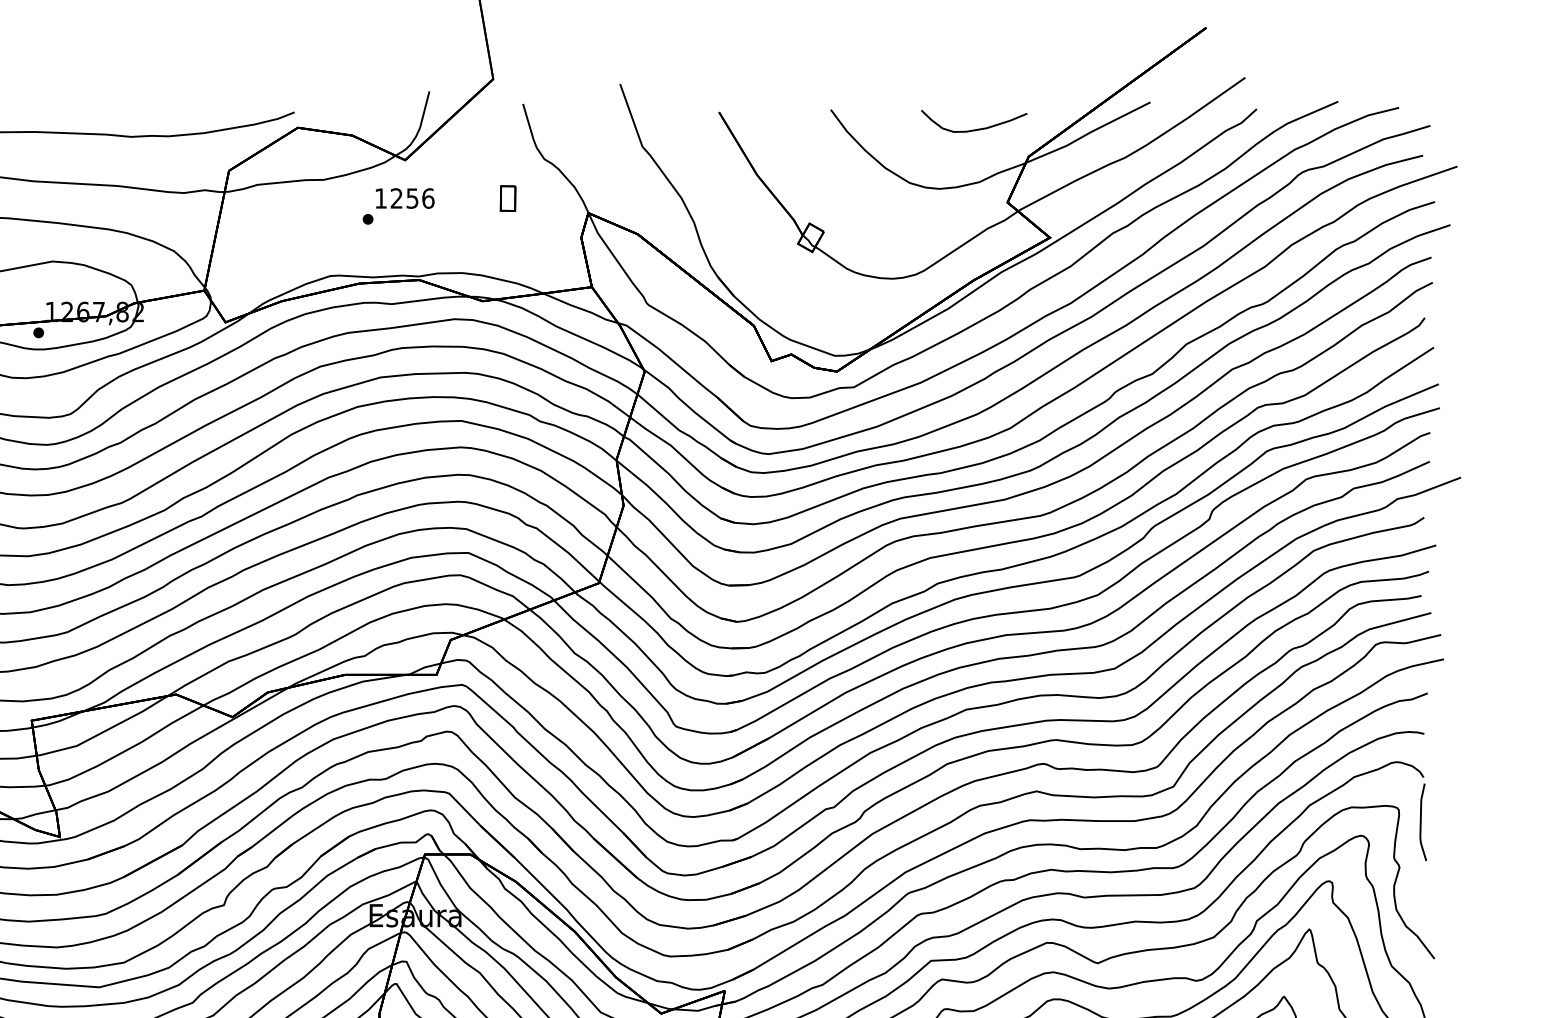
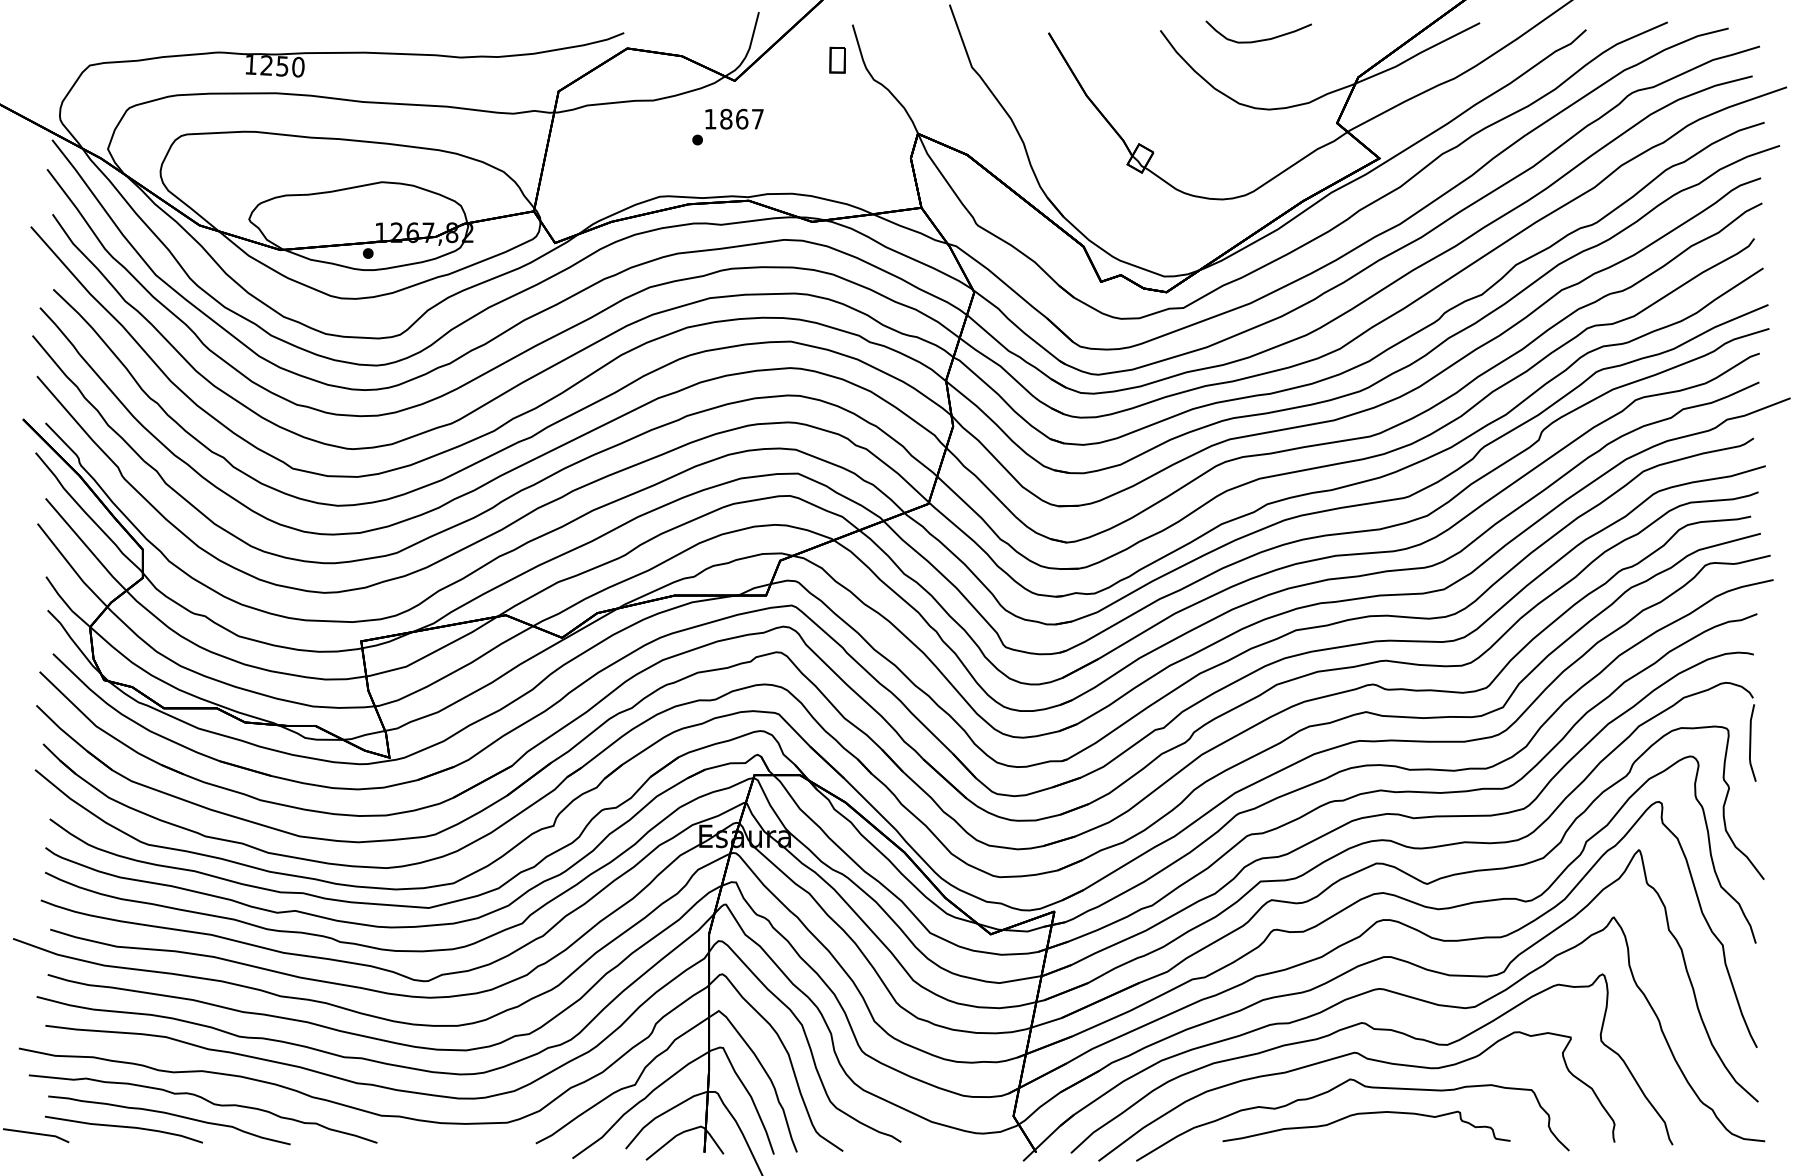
curve: (975, 128) -> (1260, 39), moved
text: (412, 197) -> (742, 118), 1256 -> 1867
part: (507, 197) -> (837, 59), moved

